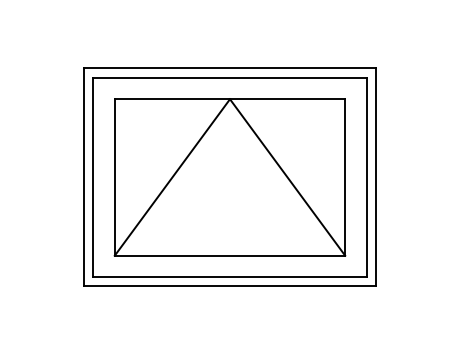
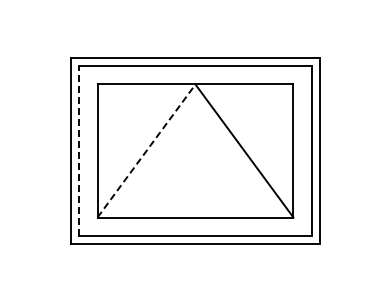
line: (93, 176) -> (79, 150), solid -> dashed
line: (172, 178) -> (146, 151), solid -> dashed

